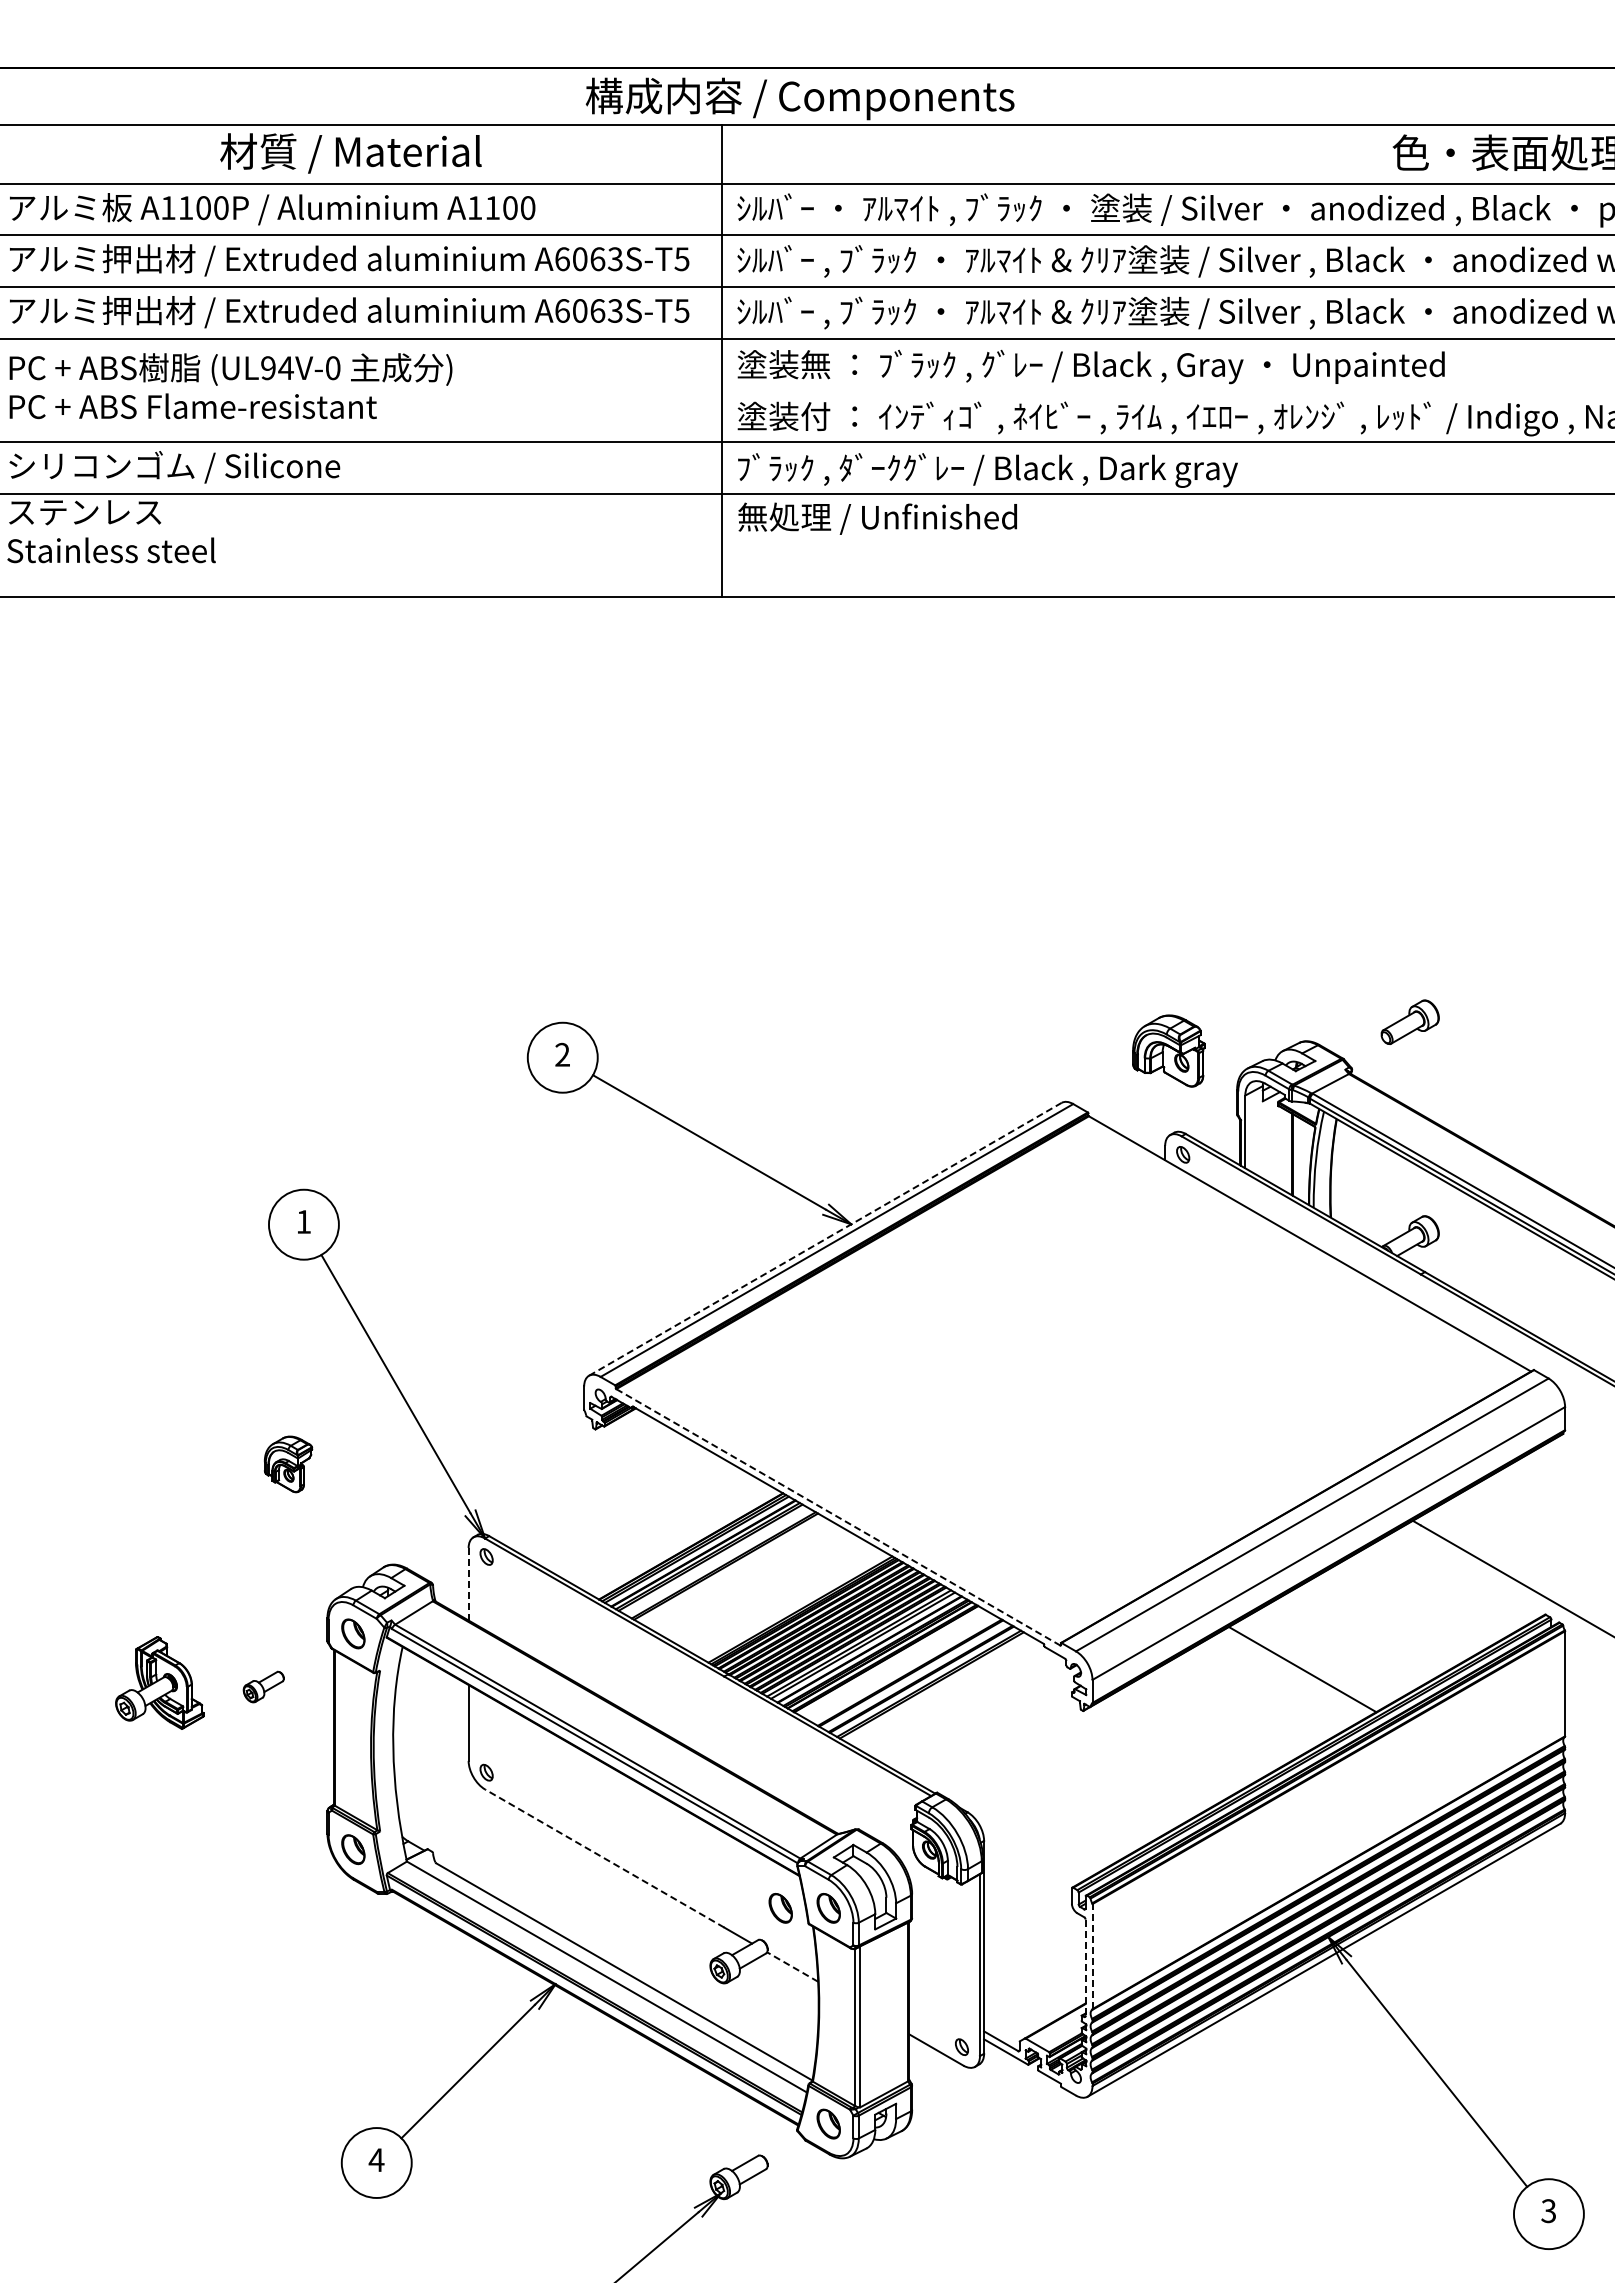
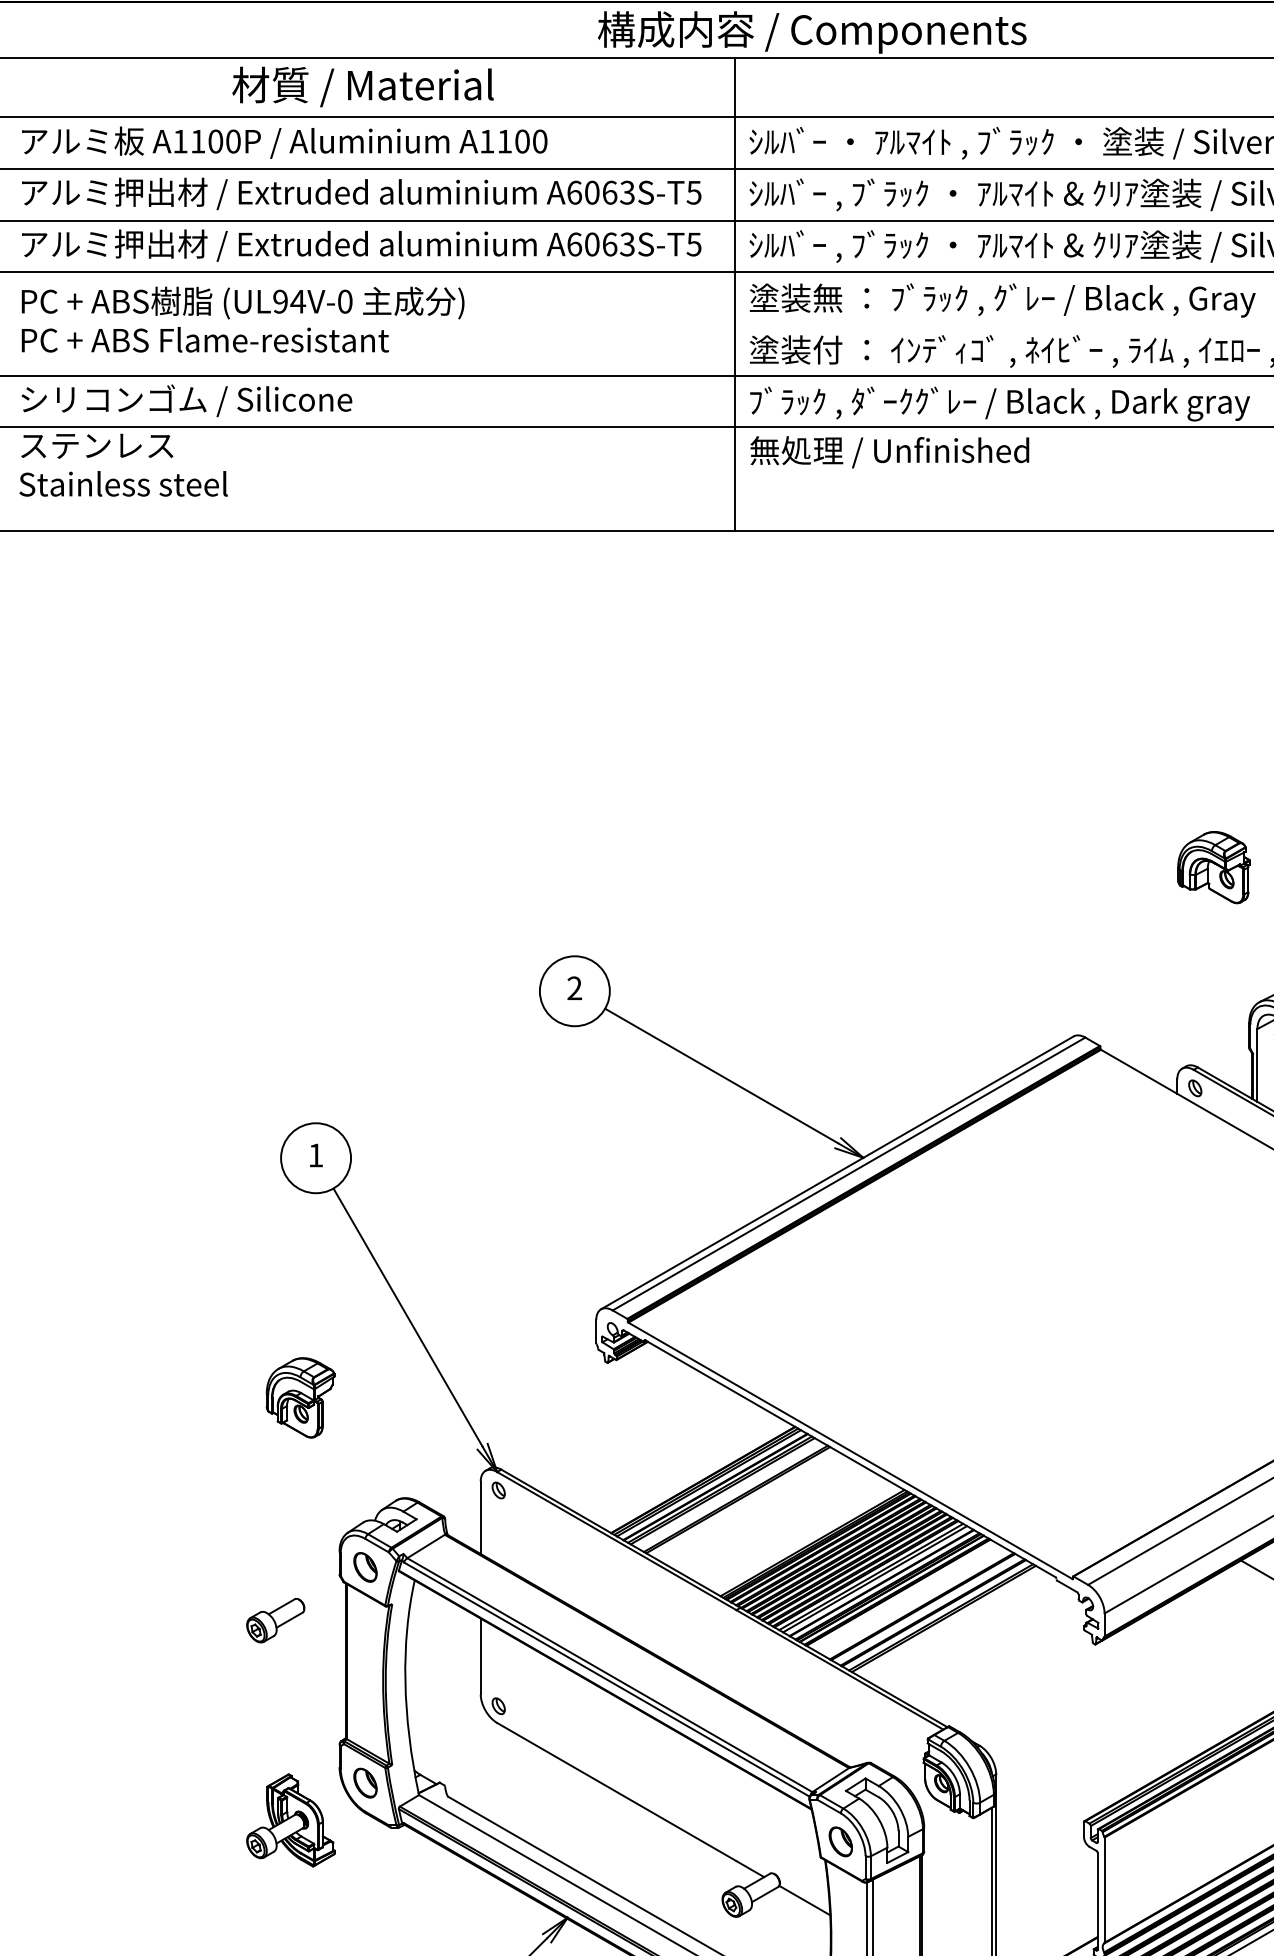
part: (1168, 1050) -> (1213, 867), moved
line: (825, 1239) -> (837, 1173), dashed -> solid
part: (288, 1464) -> (300, 1398), size x1.43
line: (838, 1517) -> (850, 1451), dashed -> solid
line: (468, 1583) -> (480, 1517), dashed -> solid
part: (159, 1682) -> (290, 1820), moved
part: (263, 1686) -> (275, 1620), size x1.43
line: (604, 1858) -> (616, 1792), dashed -> solid
part: (780, 1908) -> (792, 1842), removed
line: (1092, 1956) -> (1104, 1890), dashed -> solid
line: (792, 1966) -> (804, 1900), dashed -> solid
line: (1085, 1968) -> (1097, 1902), dashed -> solid

